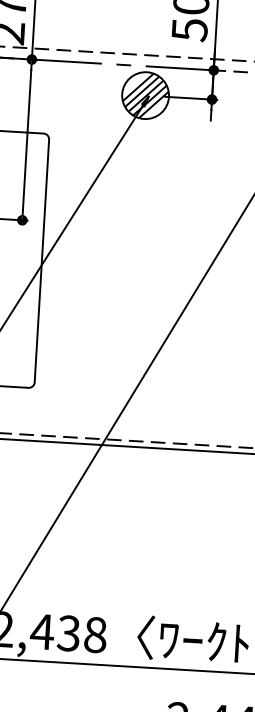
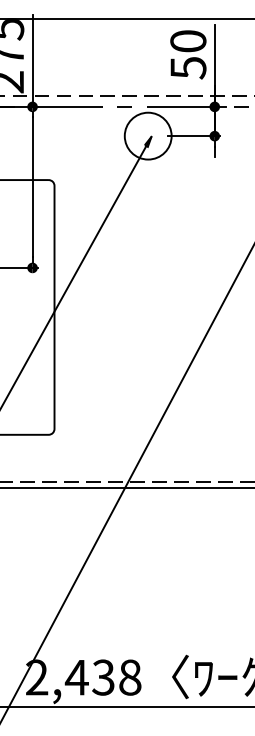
hatch: (145, 94) -> (148, 135), removed

